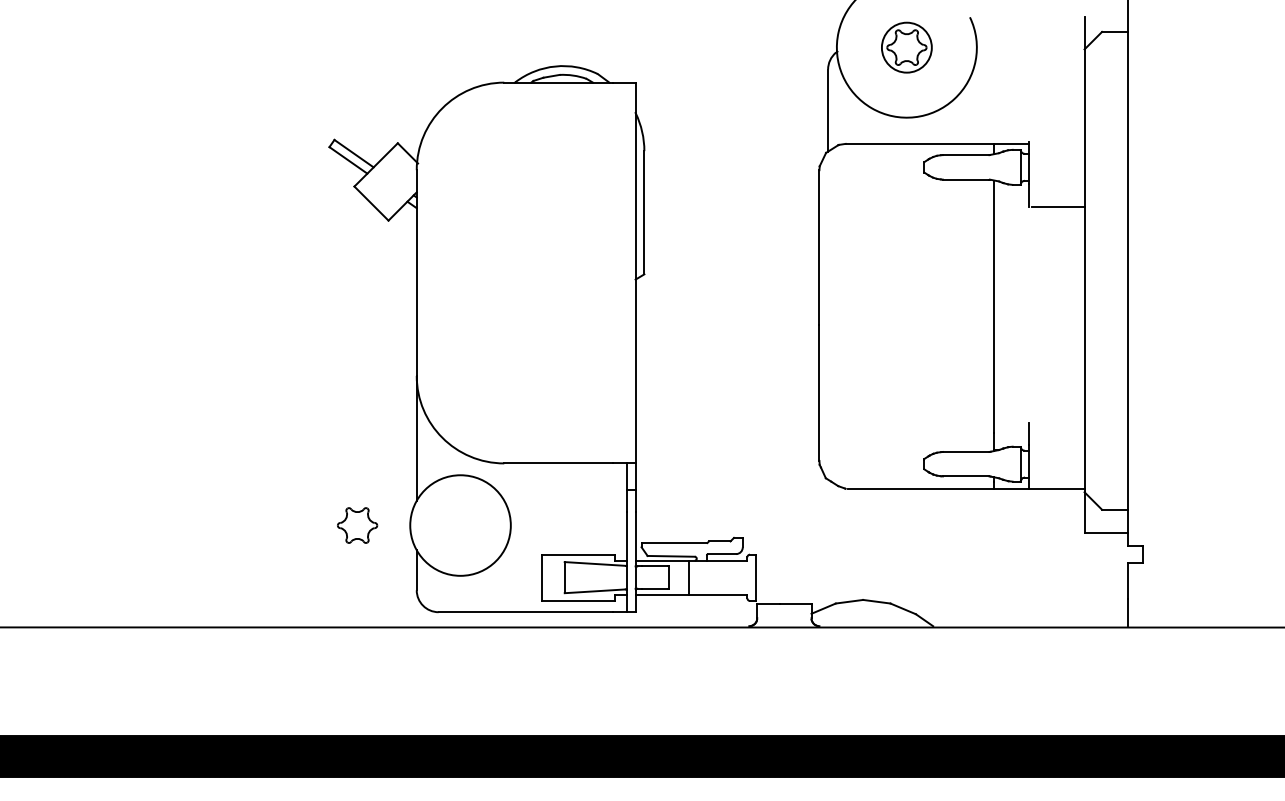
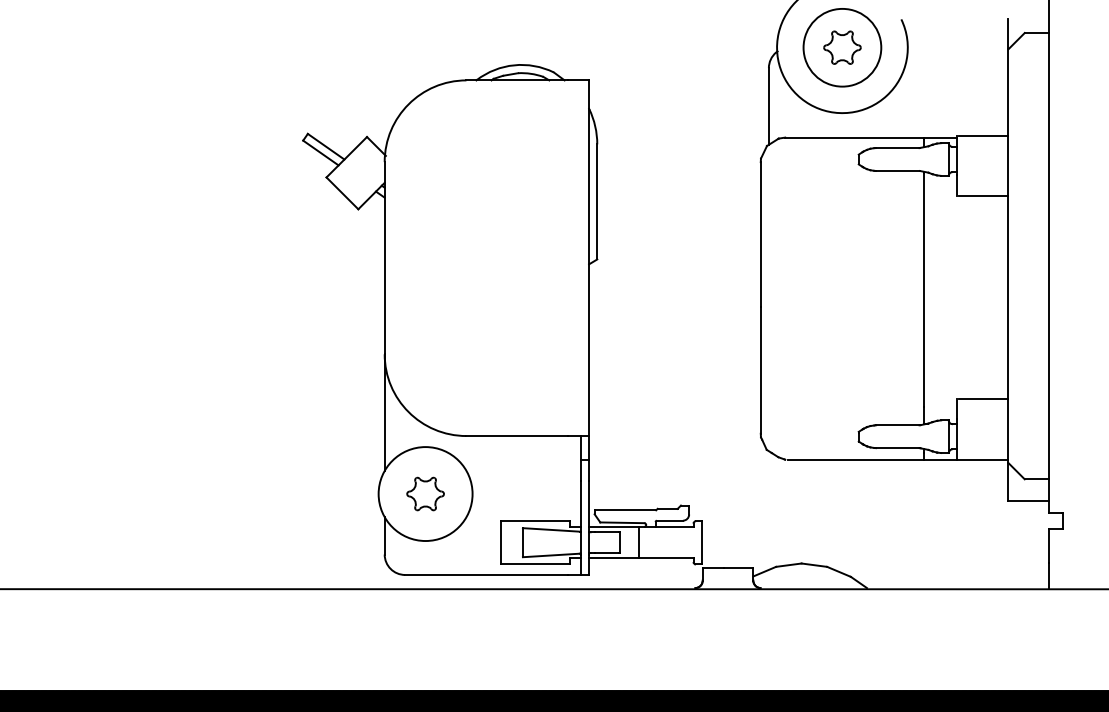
circle: (906, 47) -> (842, 47), size x1.67
line: (1058, 141) -> (984, 135), added
line: (1058, 423) -> (984, 398), added
part: (357, 525) -> (425, 493), moved

